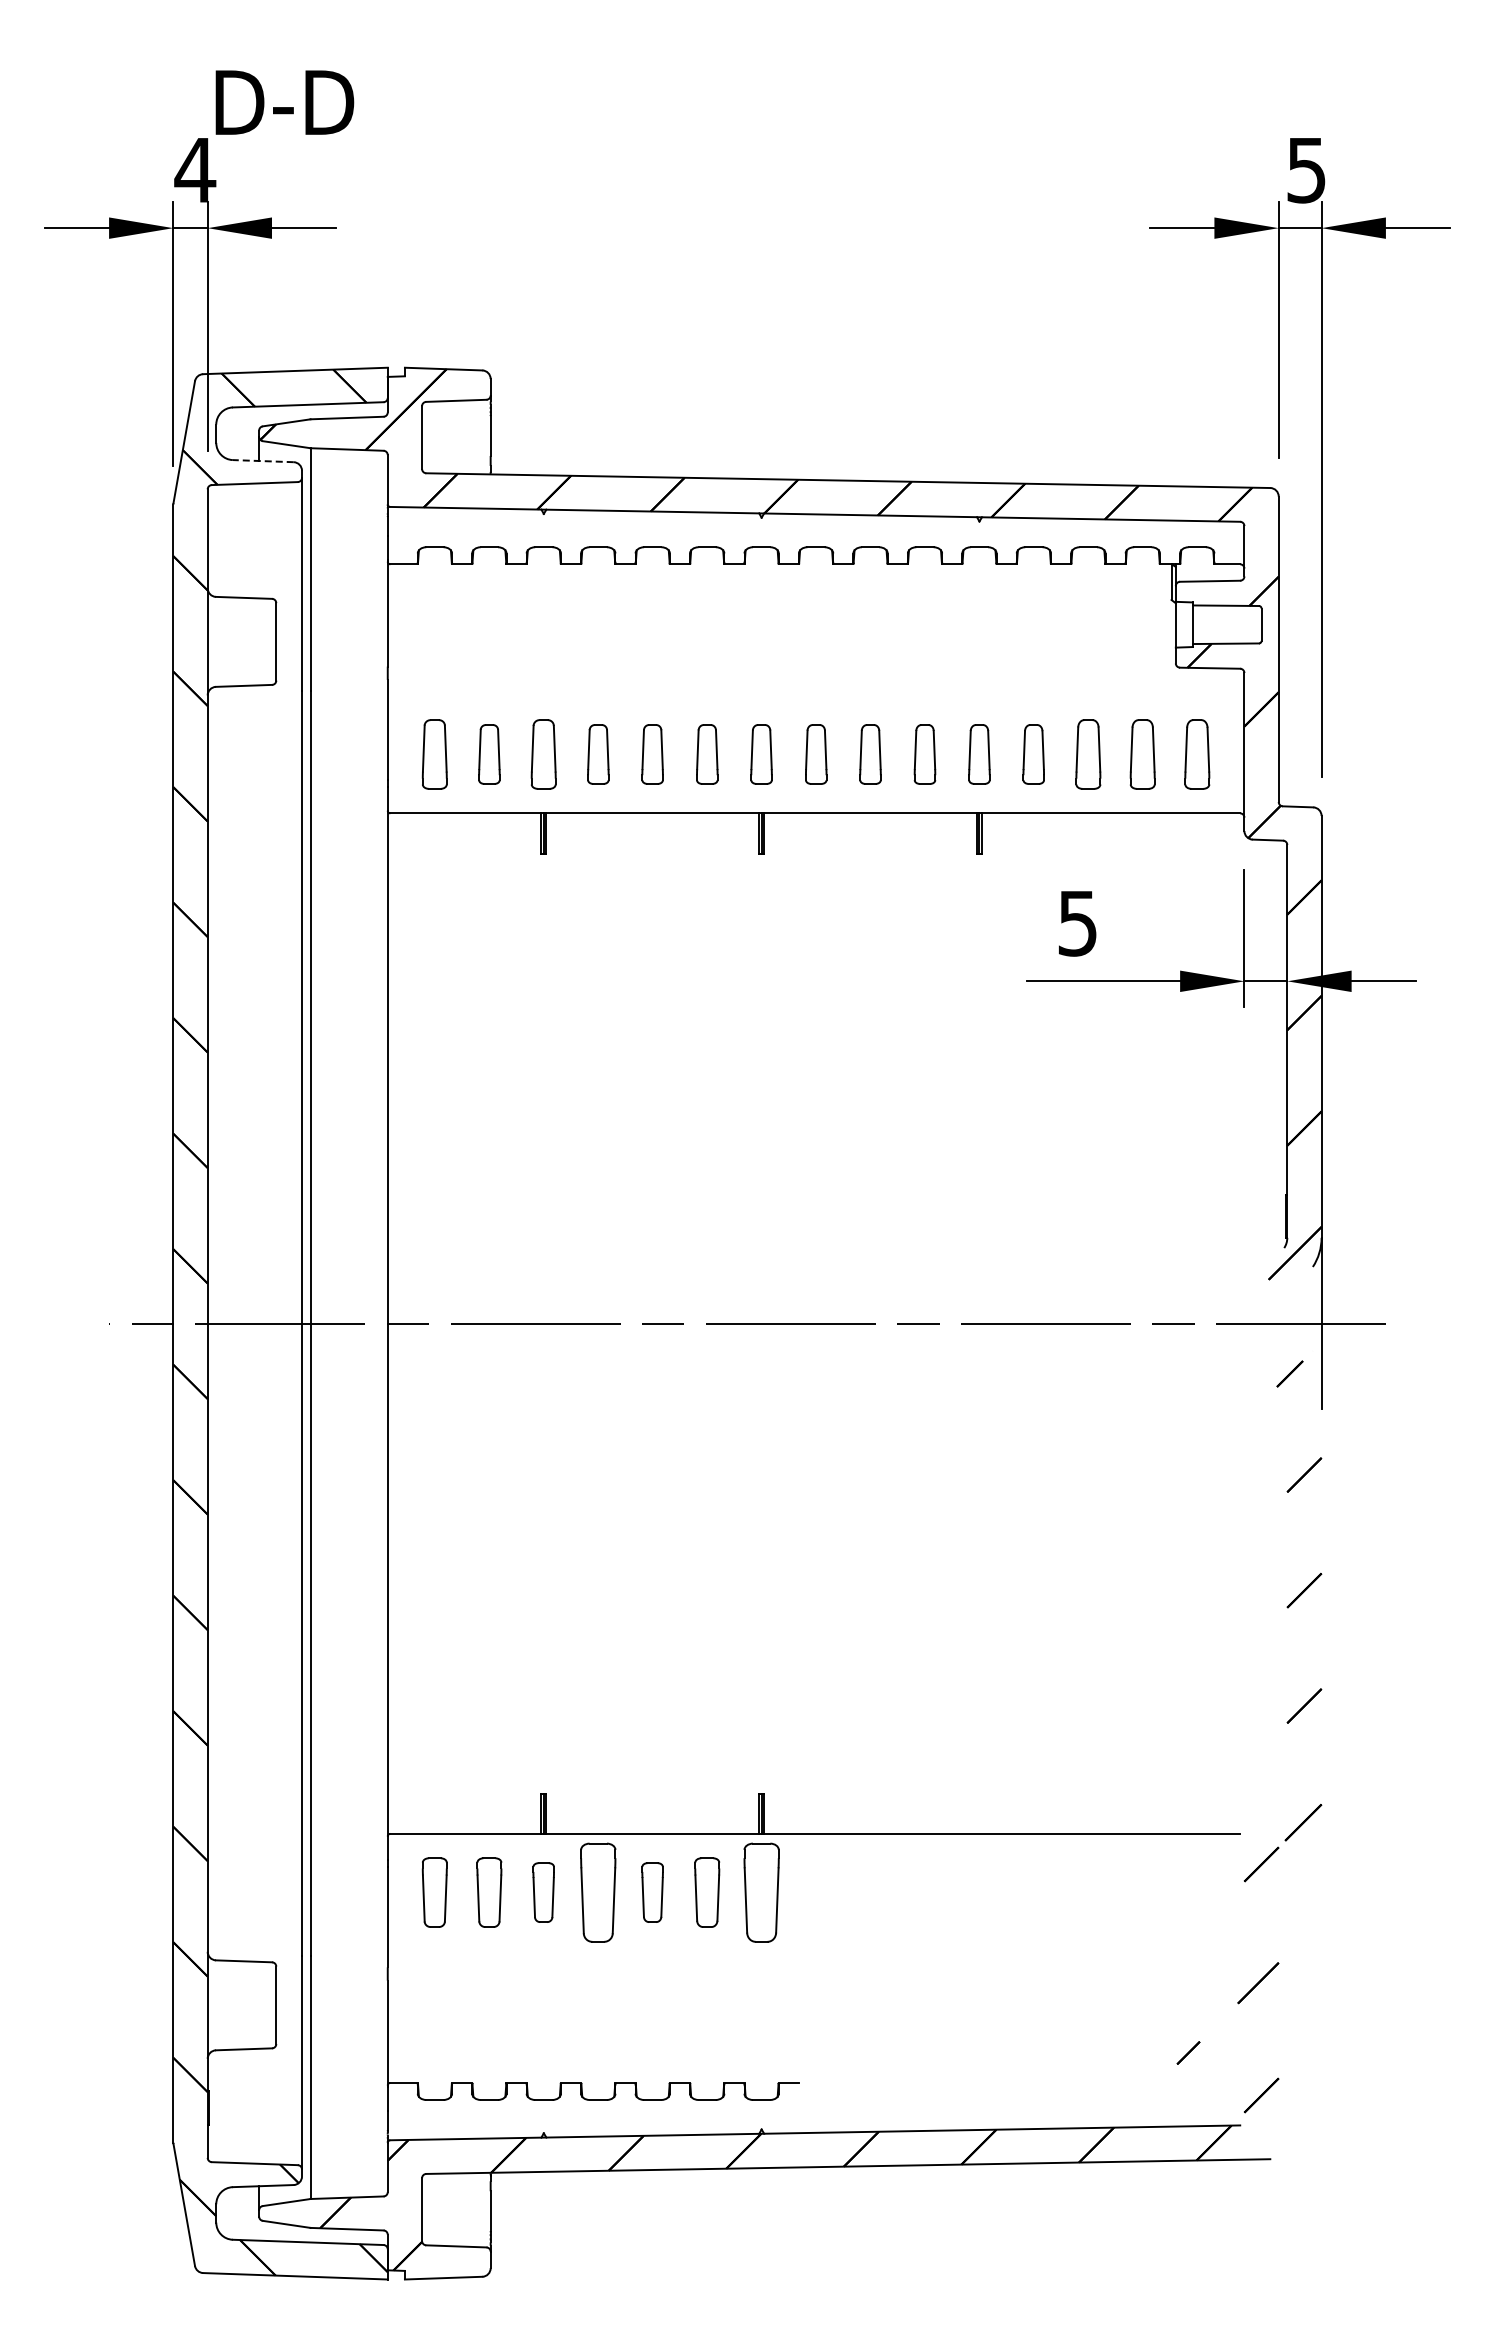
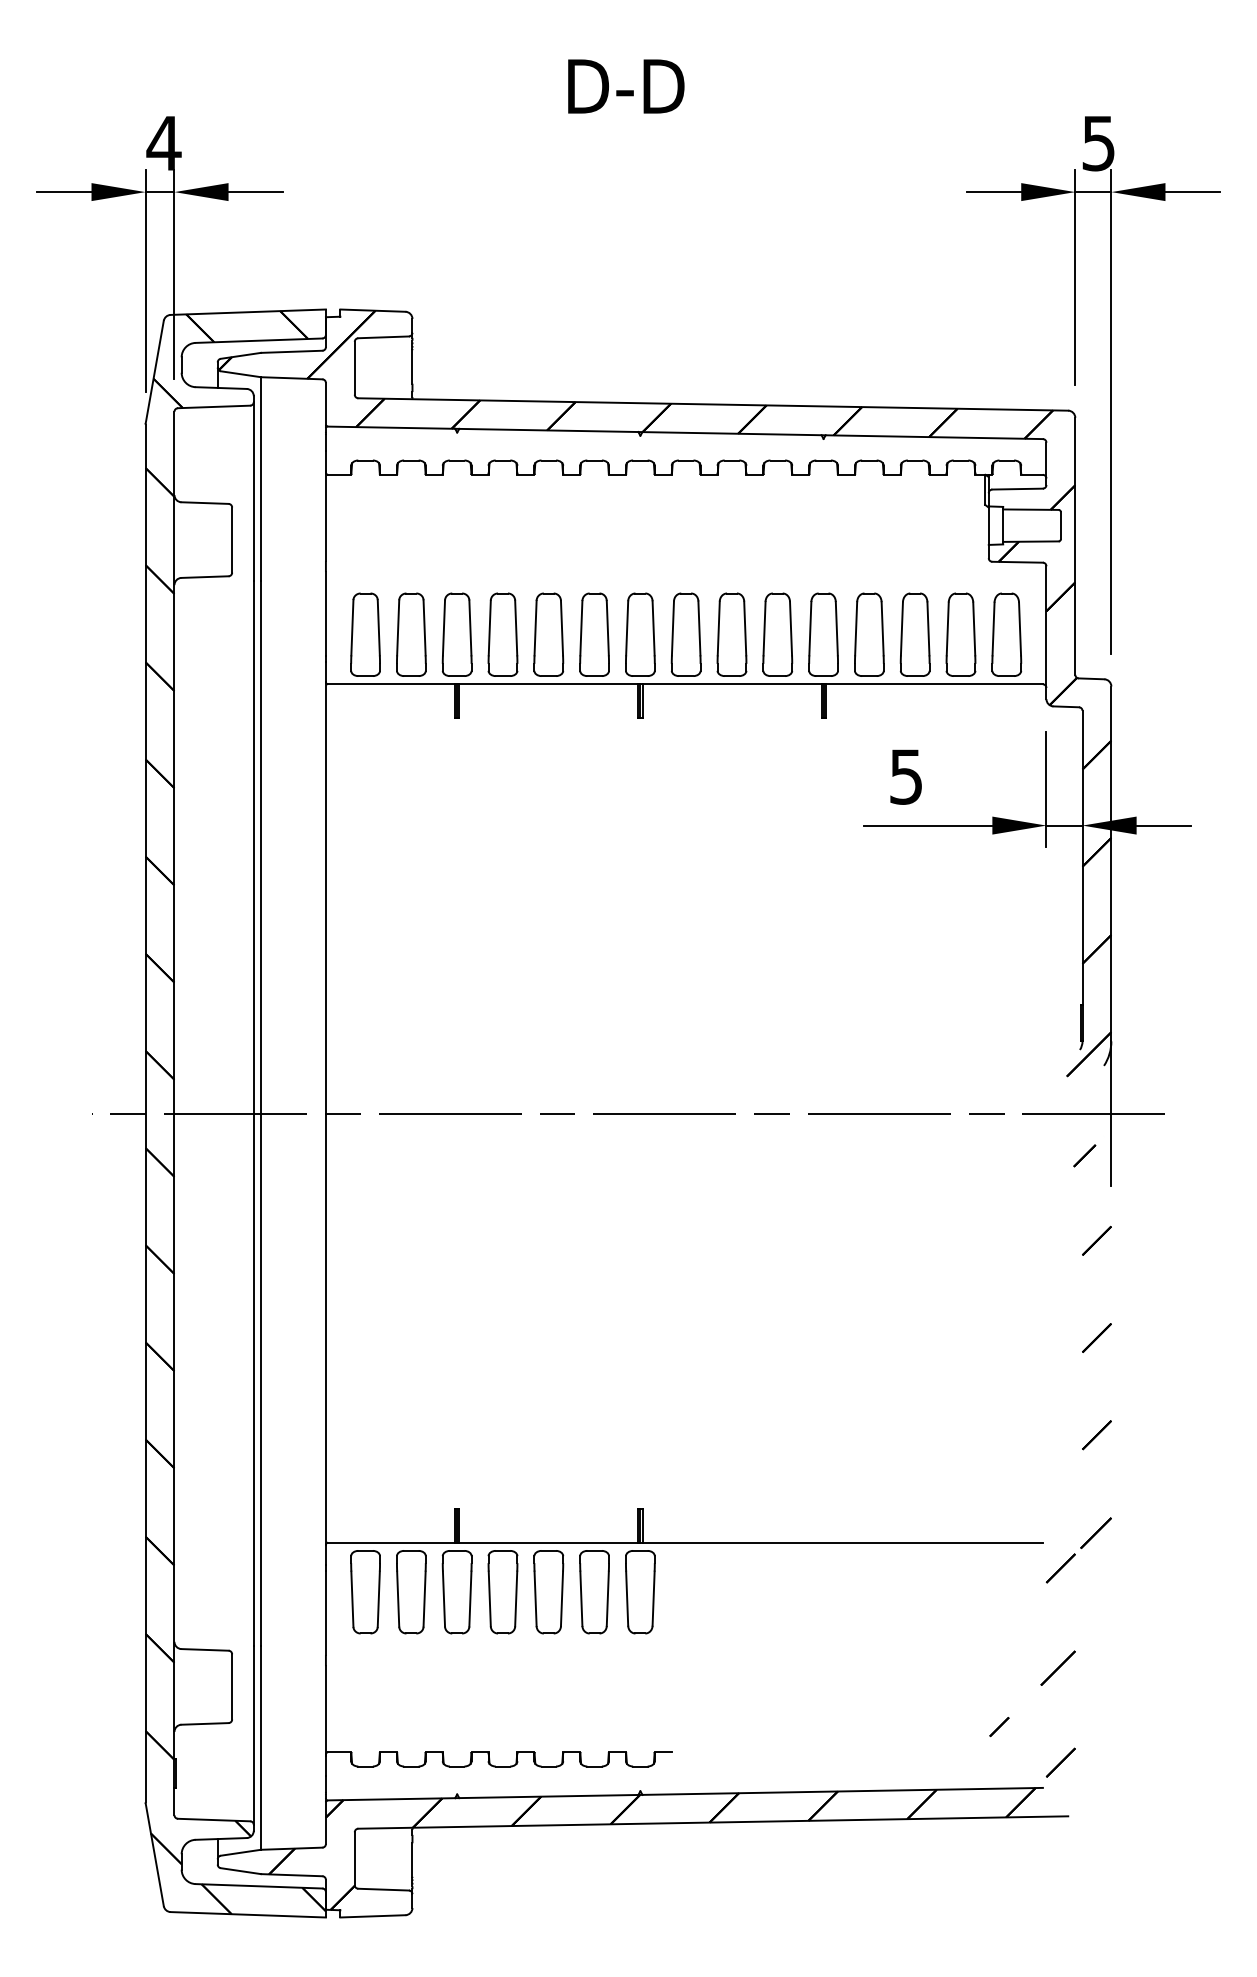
text: (284, 102) -> (625, 86), moved
line: (262, 461) -> (220, 388), dashed -> solid
part: (434, 754) -> (365, 634), size x1.43
part: (489, 754) -> (411, 634), size x1.67
part: (543, 754) -> (456, 634), size x1.43
part: (598, 754) -> (503, 634), size x1.67
part: (652, 754) -> (548, 634), size x1.67
part: (707, 754) -> (594, 634), size x1.67
part: (761, 754) -> (640, 634), size x1.67
part: (816, 754) -> (686, 634), size x1.67
part: (870, 754) -> (731, 634), size x1.67
part: (924, 754) -> (777, 634), size x1.67
part: (979, 754) -> (823, 634), size x1.67
part: (1033, 754) -> (869, 634), size x1.67
part: (1088, 754) -> (915, 634), size x1.43
part: (1142, 754) -> (960, 634), size x1.43
part: (1197, 754) -> (1006, 634), size x1.43
part: (434, 1892) -> (365, 1591), size x1.43
part: (489, 1892) -> (411, 1591), size x1.43
part: (543, 1892) -> (456, 1591), size x1.67
part: (652, 1892) -> (548, 1591), size x1.67
part: (707, 1892) -> (594, 1591), size x1.43

